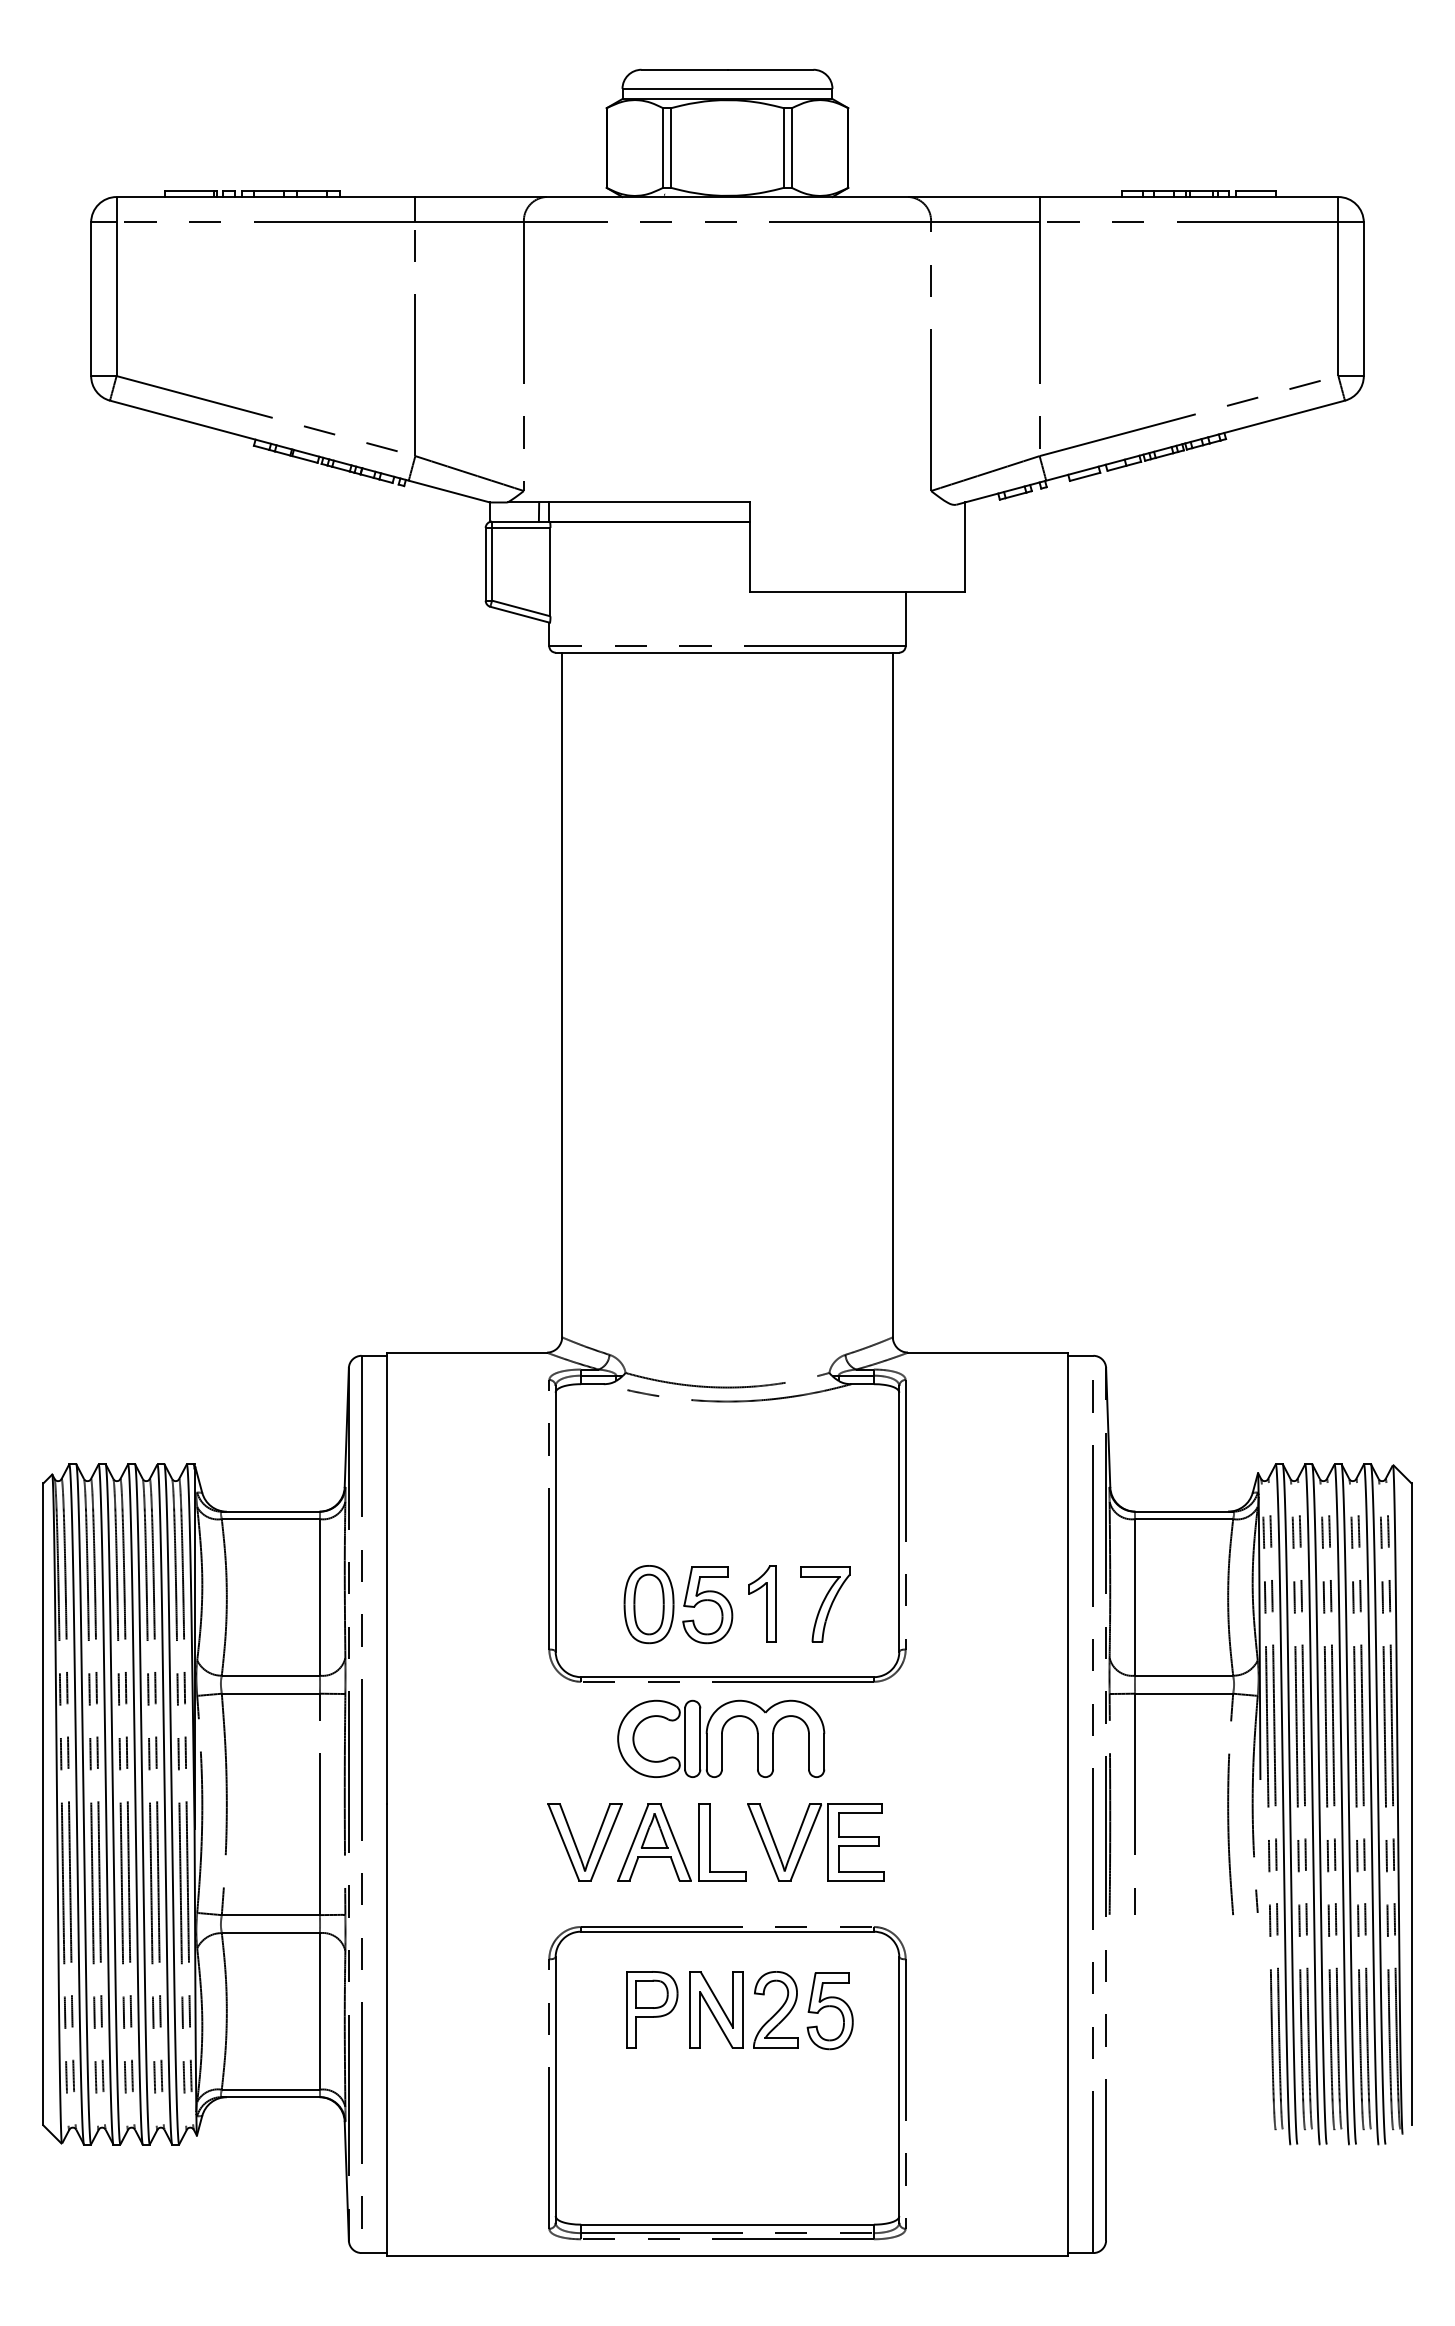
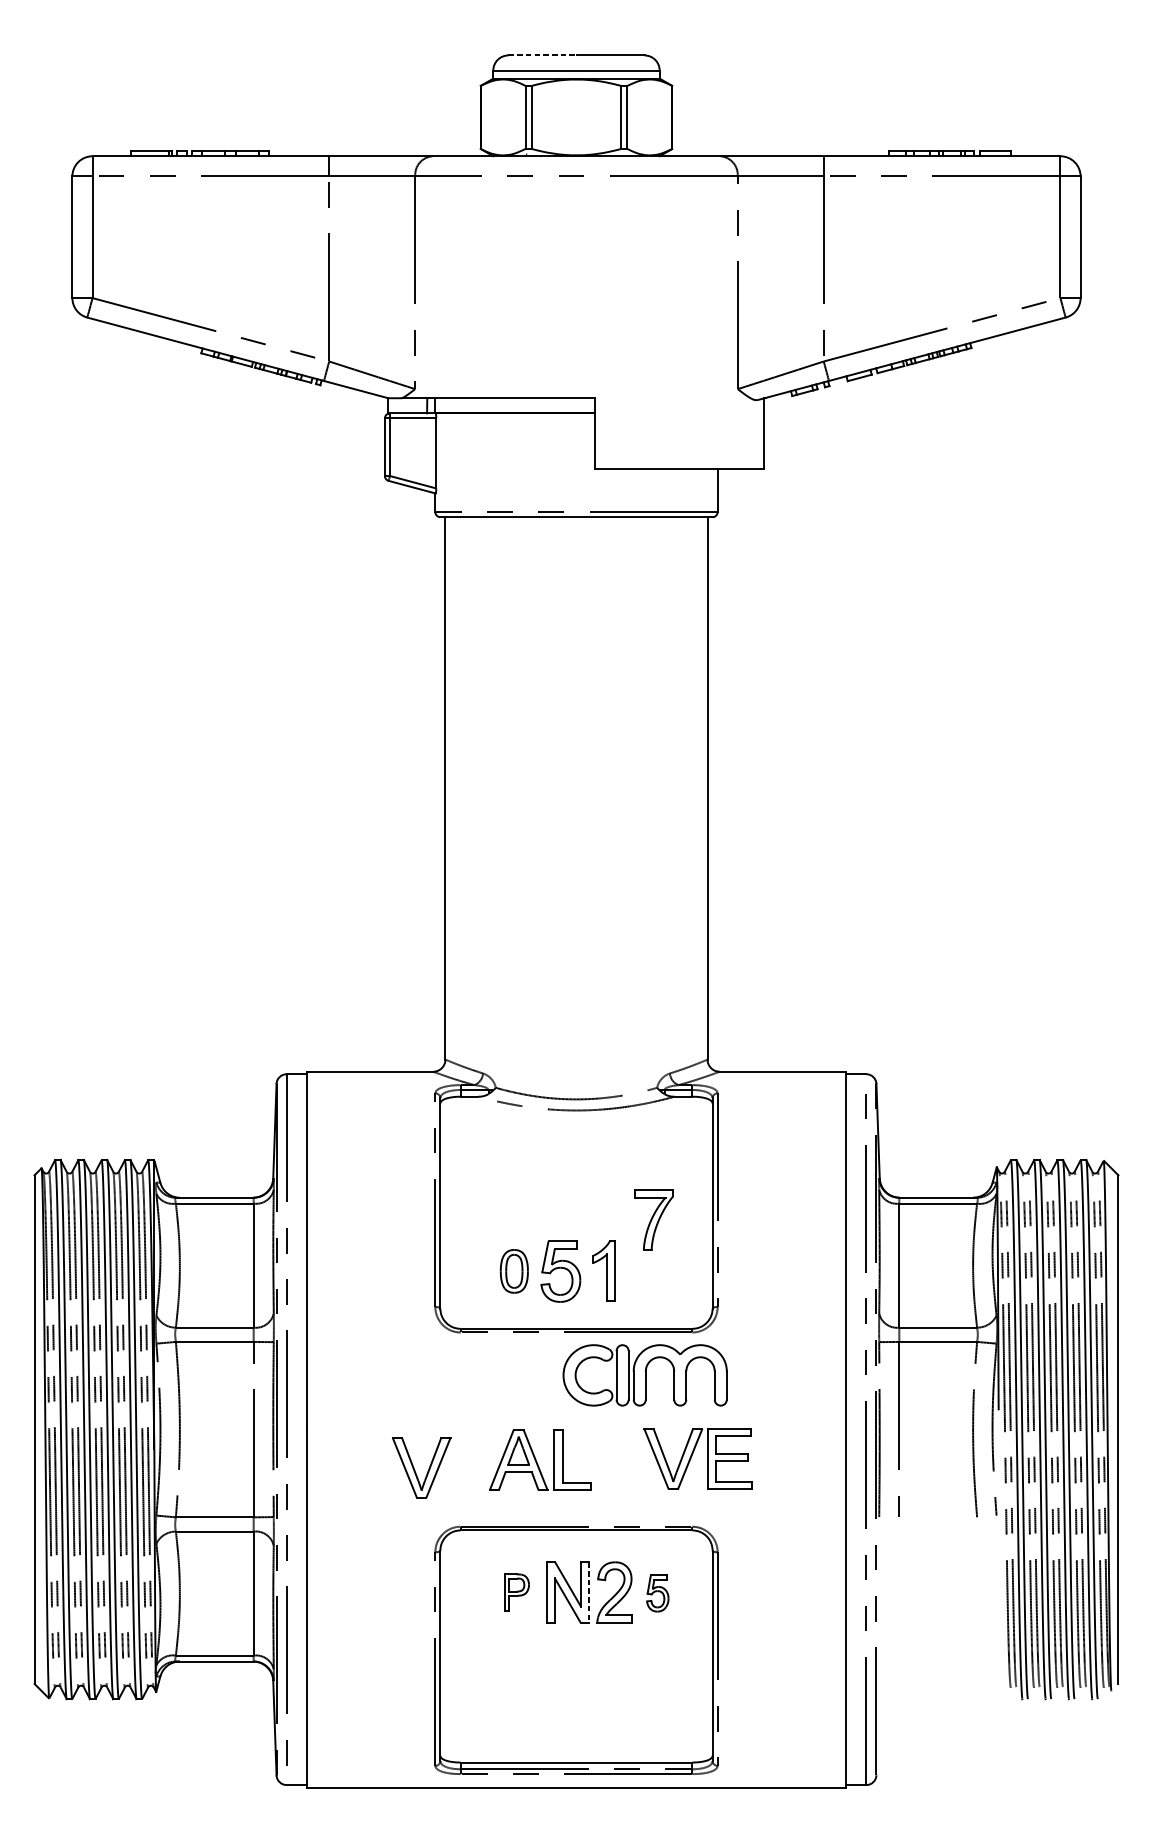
line: (684, 69) -> (542, 55), solid -> dashed
part: (648, 1604) -> (513, 1271), size x0.7
part: (825, 1604) -> (654, 1219), moved
part: (721, 1738) -> (645, 1375), moved
part: (808, 1839) -> (692, 1456), moved
part: (576, 1844) -> (414, 1469), moved
part: (652, 2009) -> (517, 1592), size x0.6
line: (743, 2010) -> (589, 1592), solid -> dashed
part: (829, 2011) -> (657, 1593), size x0.6

